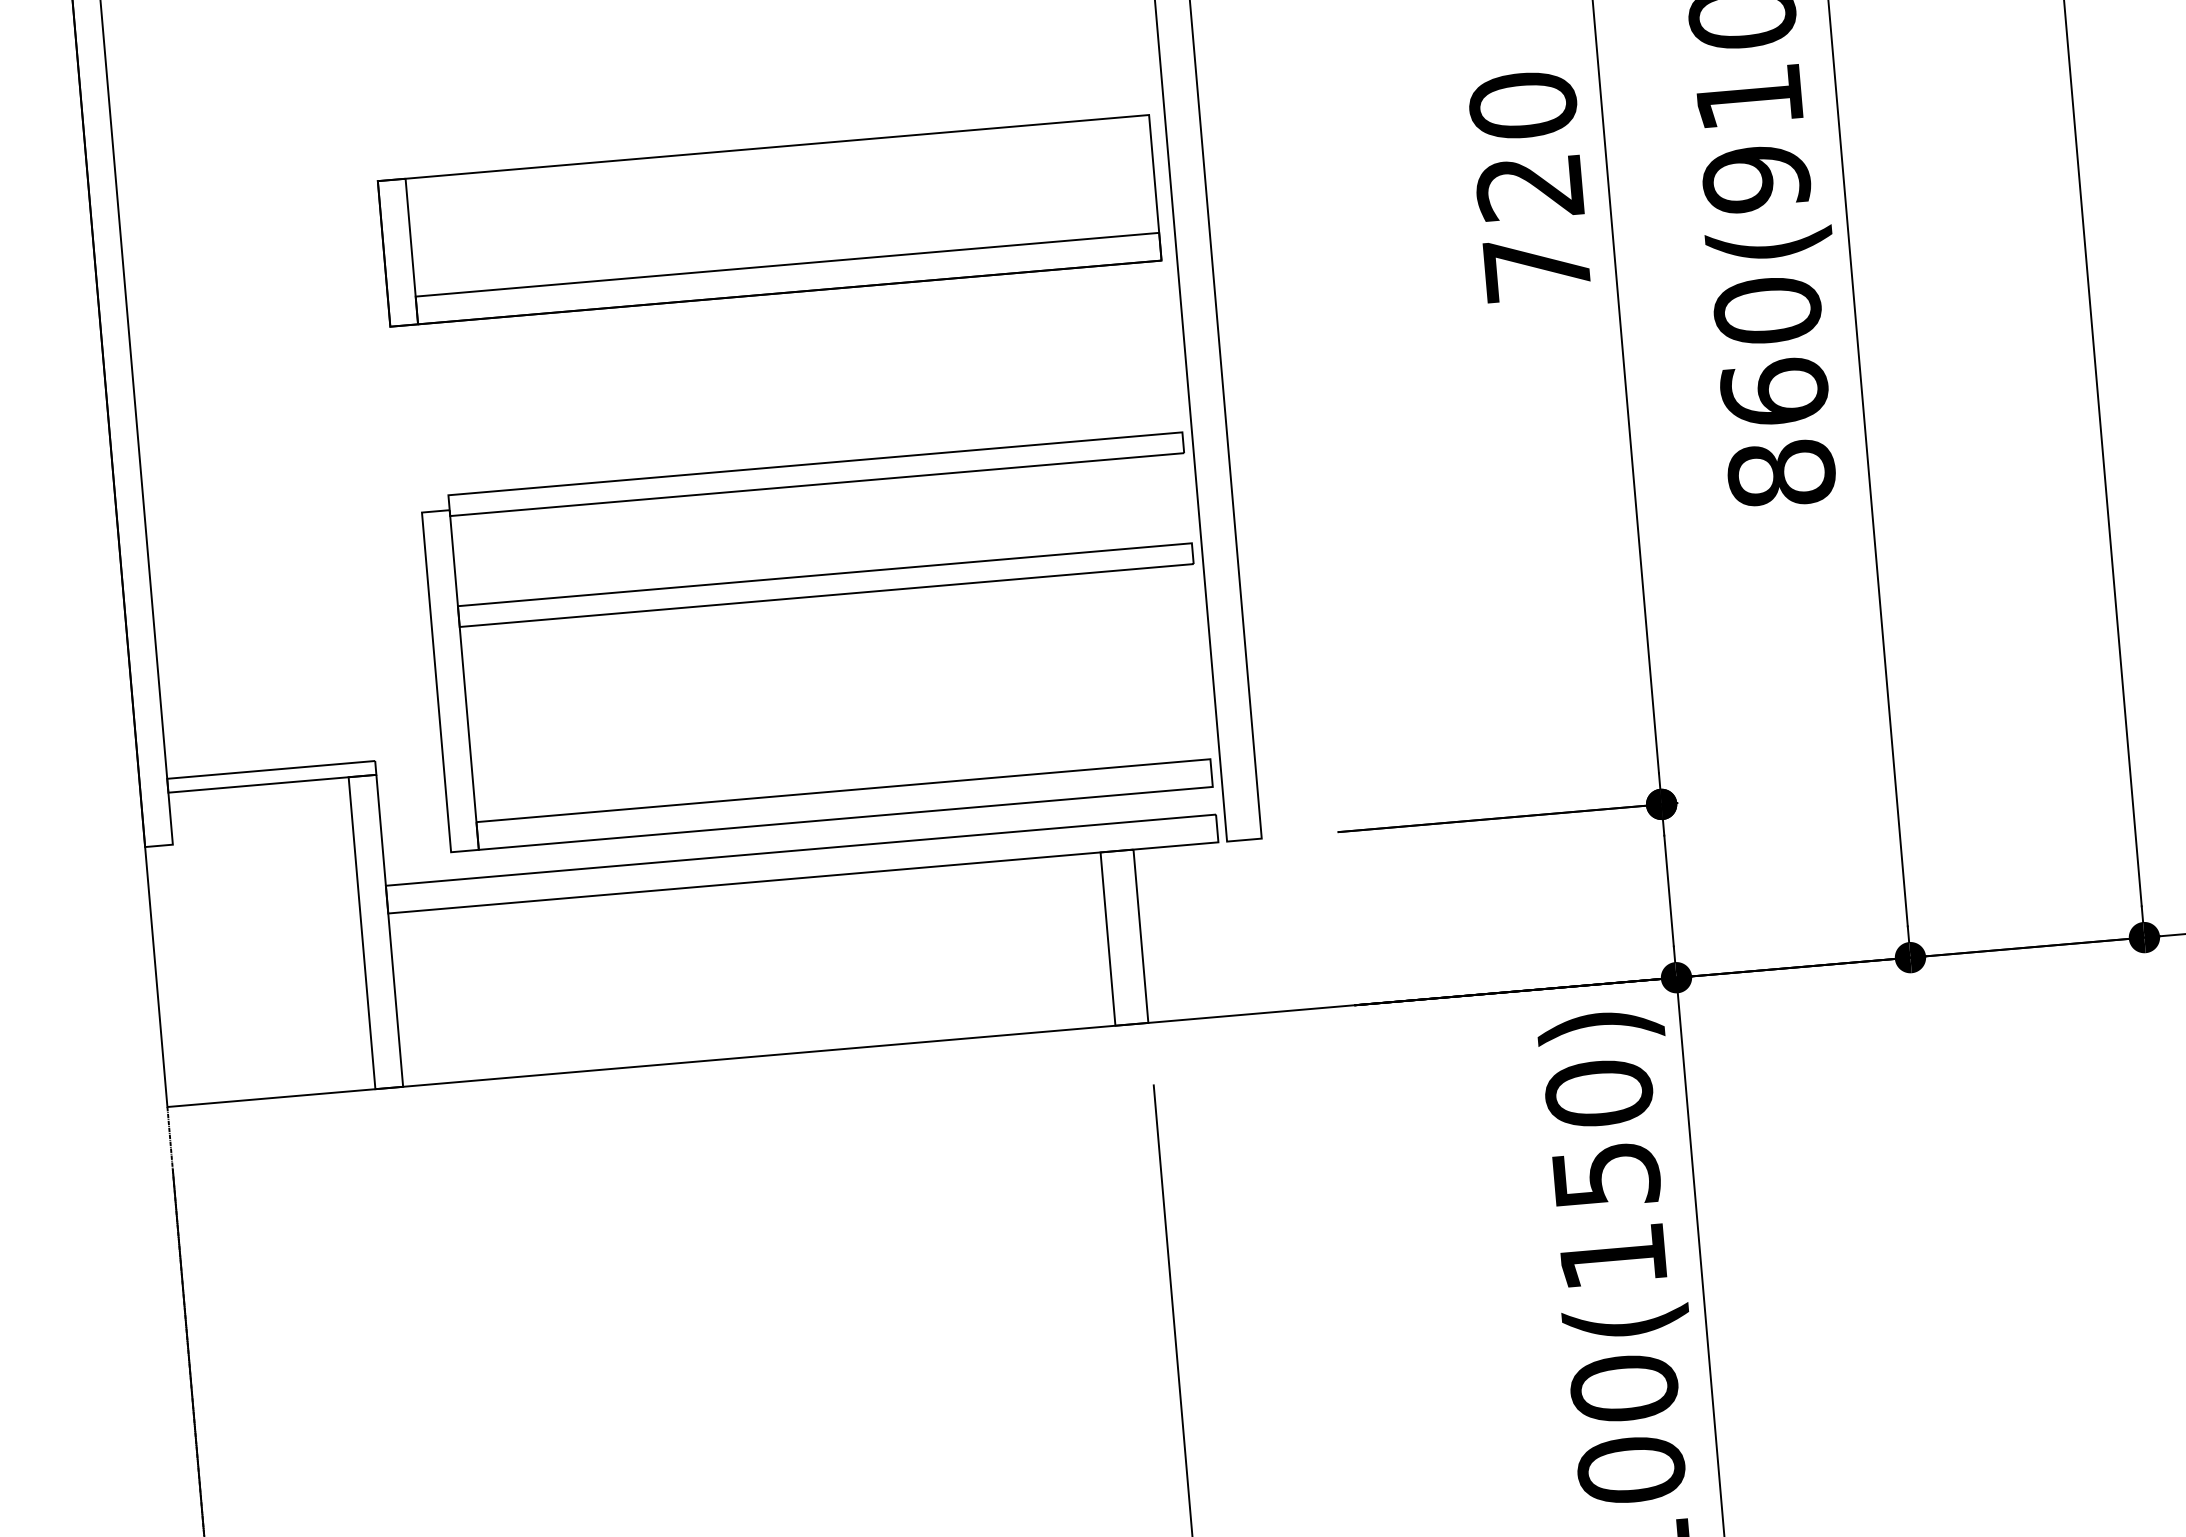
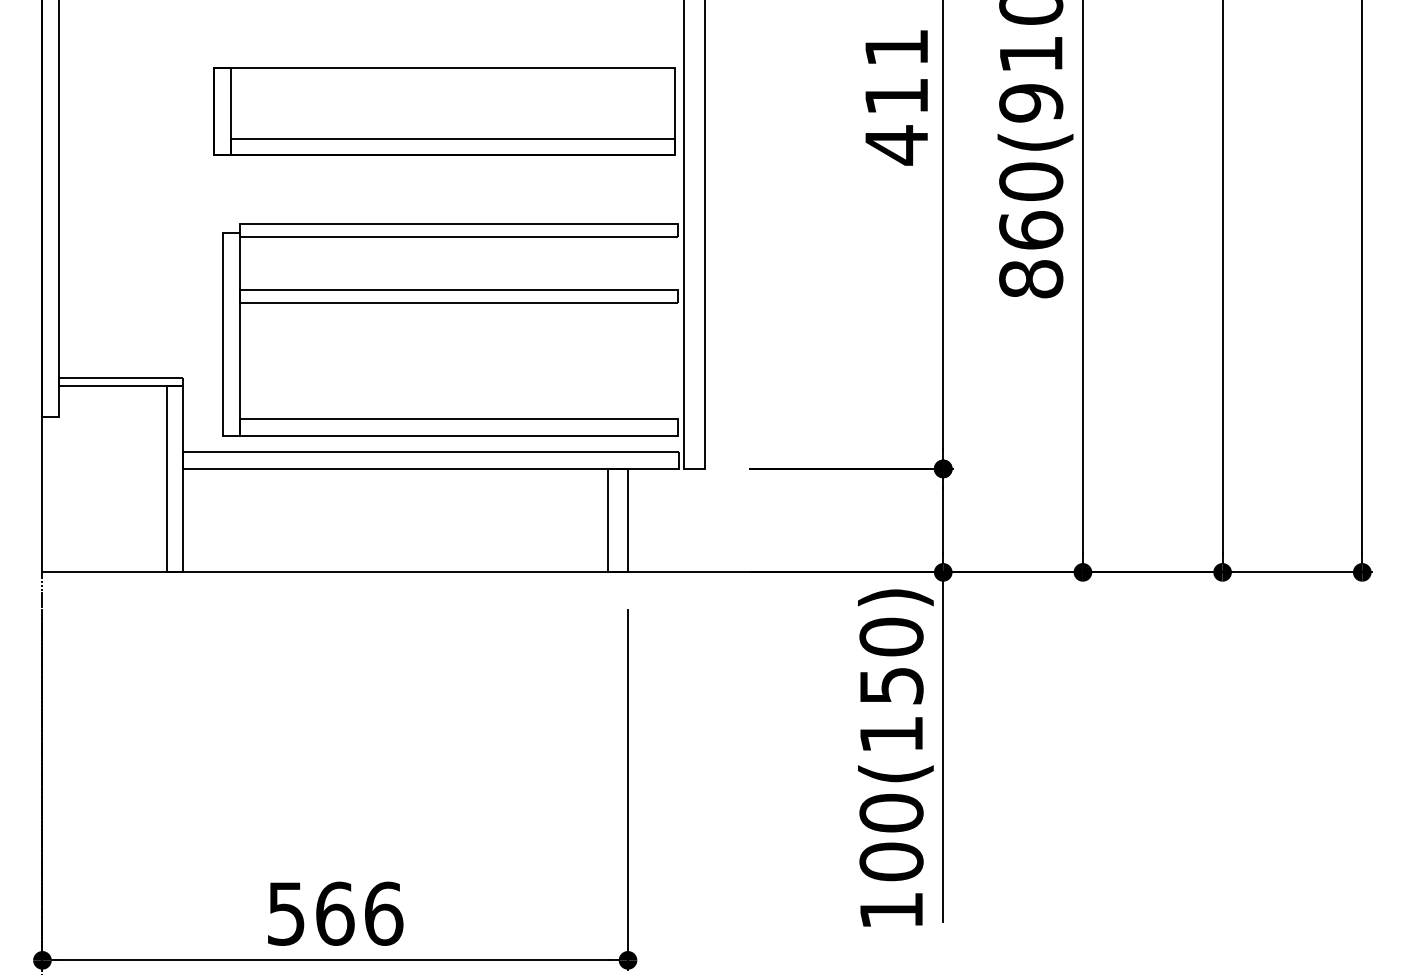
text: (1529, 187) -> (896, 96), 720 -> 411
part: (769, 220) -> (444, 111), moved

